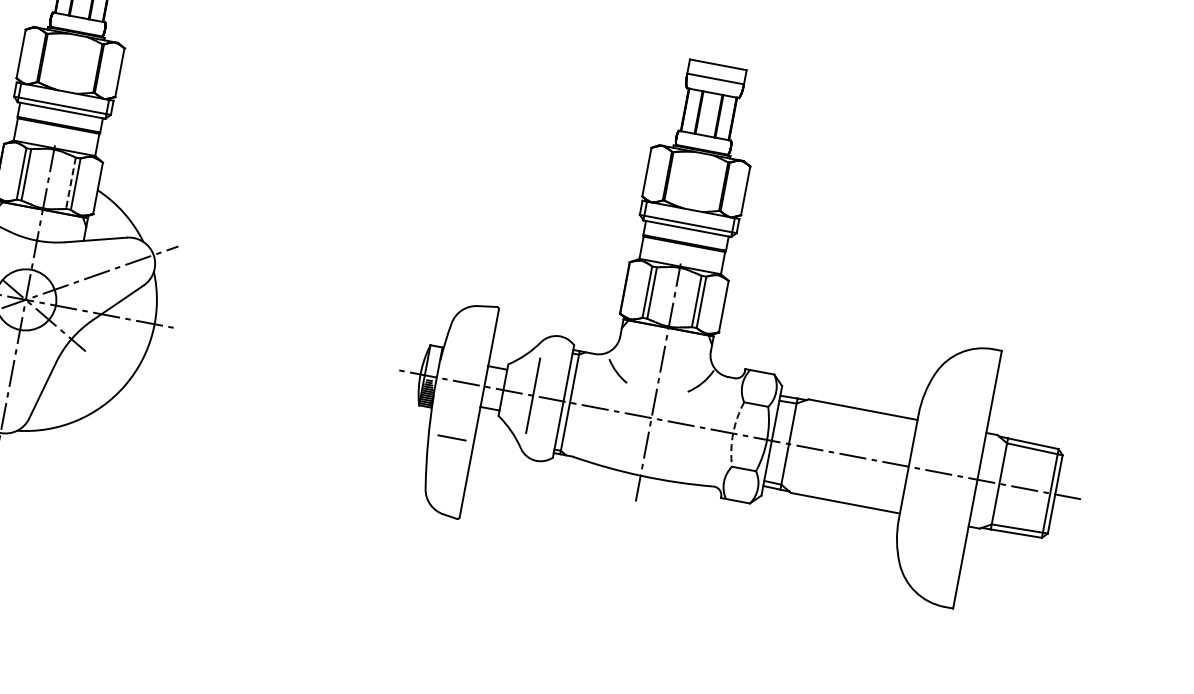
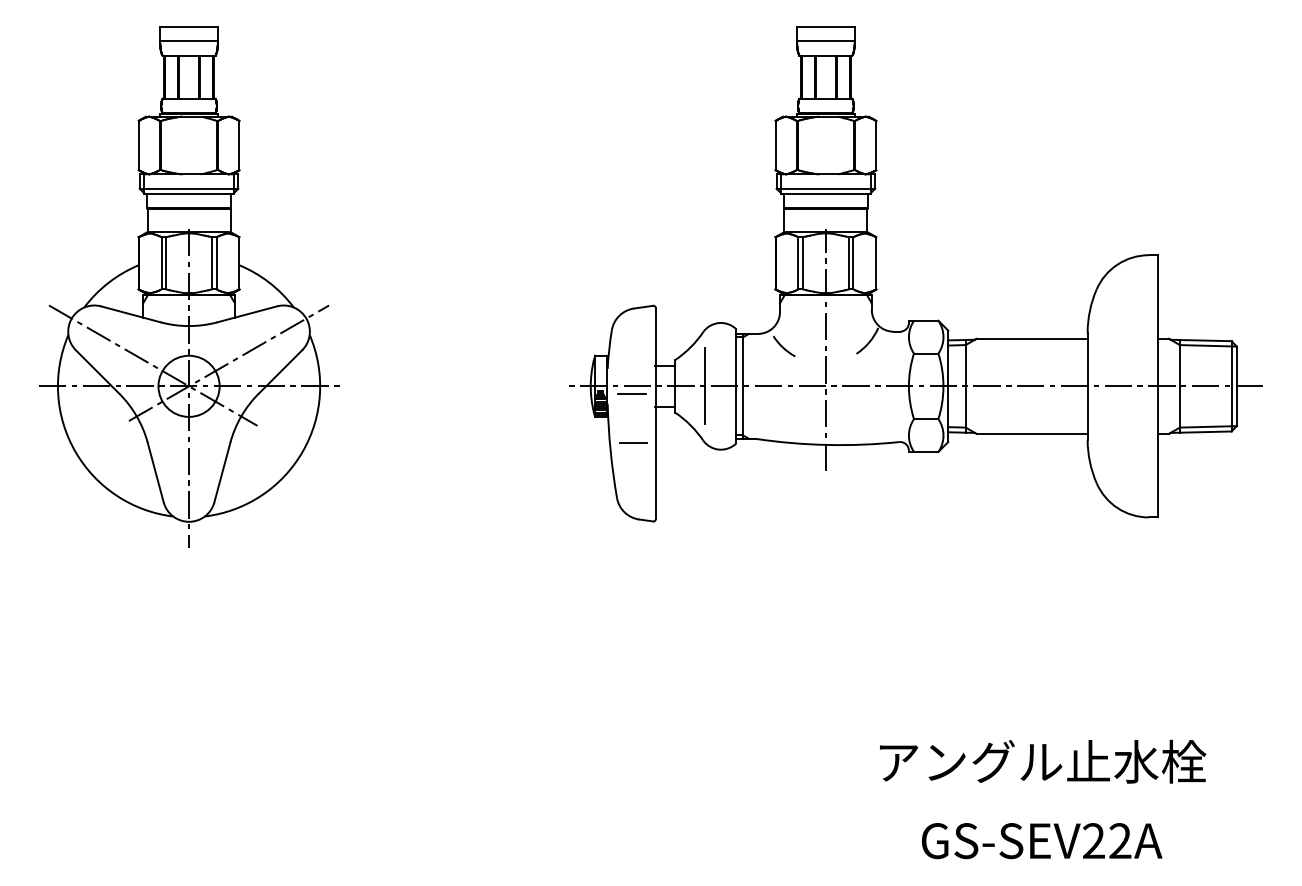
line: (70, 183) -> (211, 263), dashed -> solid
line: (459, 389) -> (631, 393), added
arc: (732, 433) -> (908, 386), dashed -> solid

